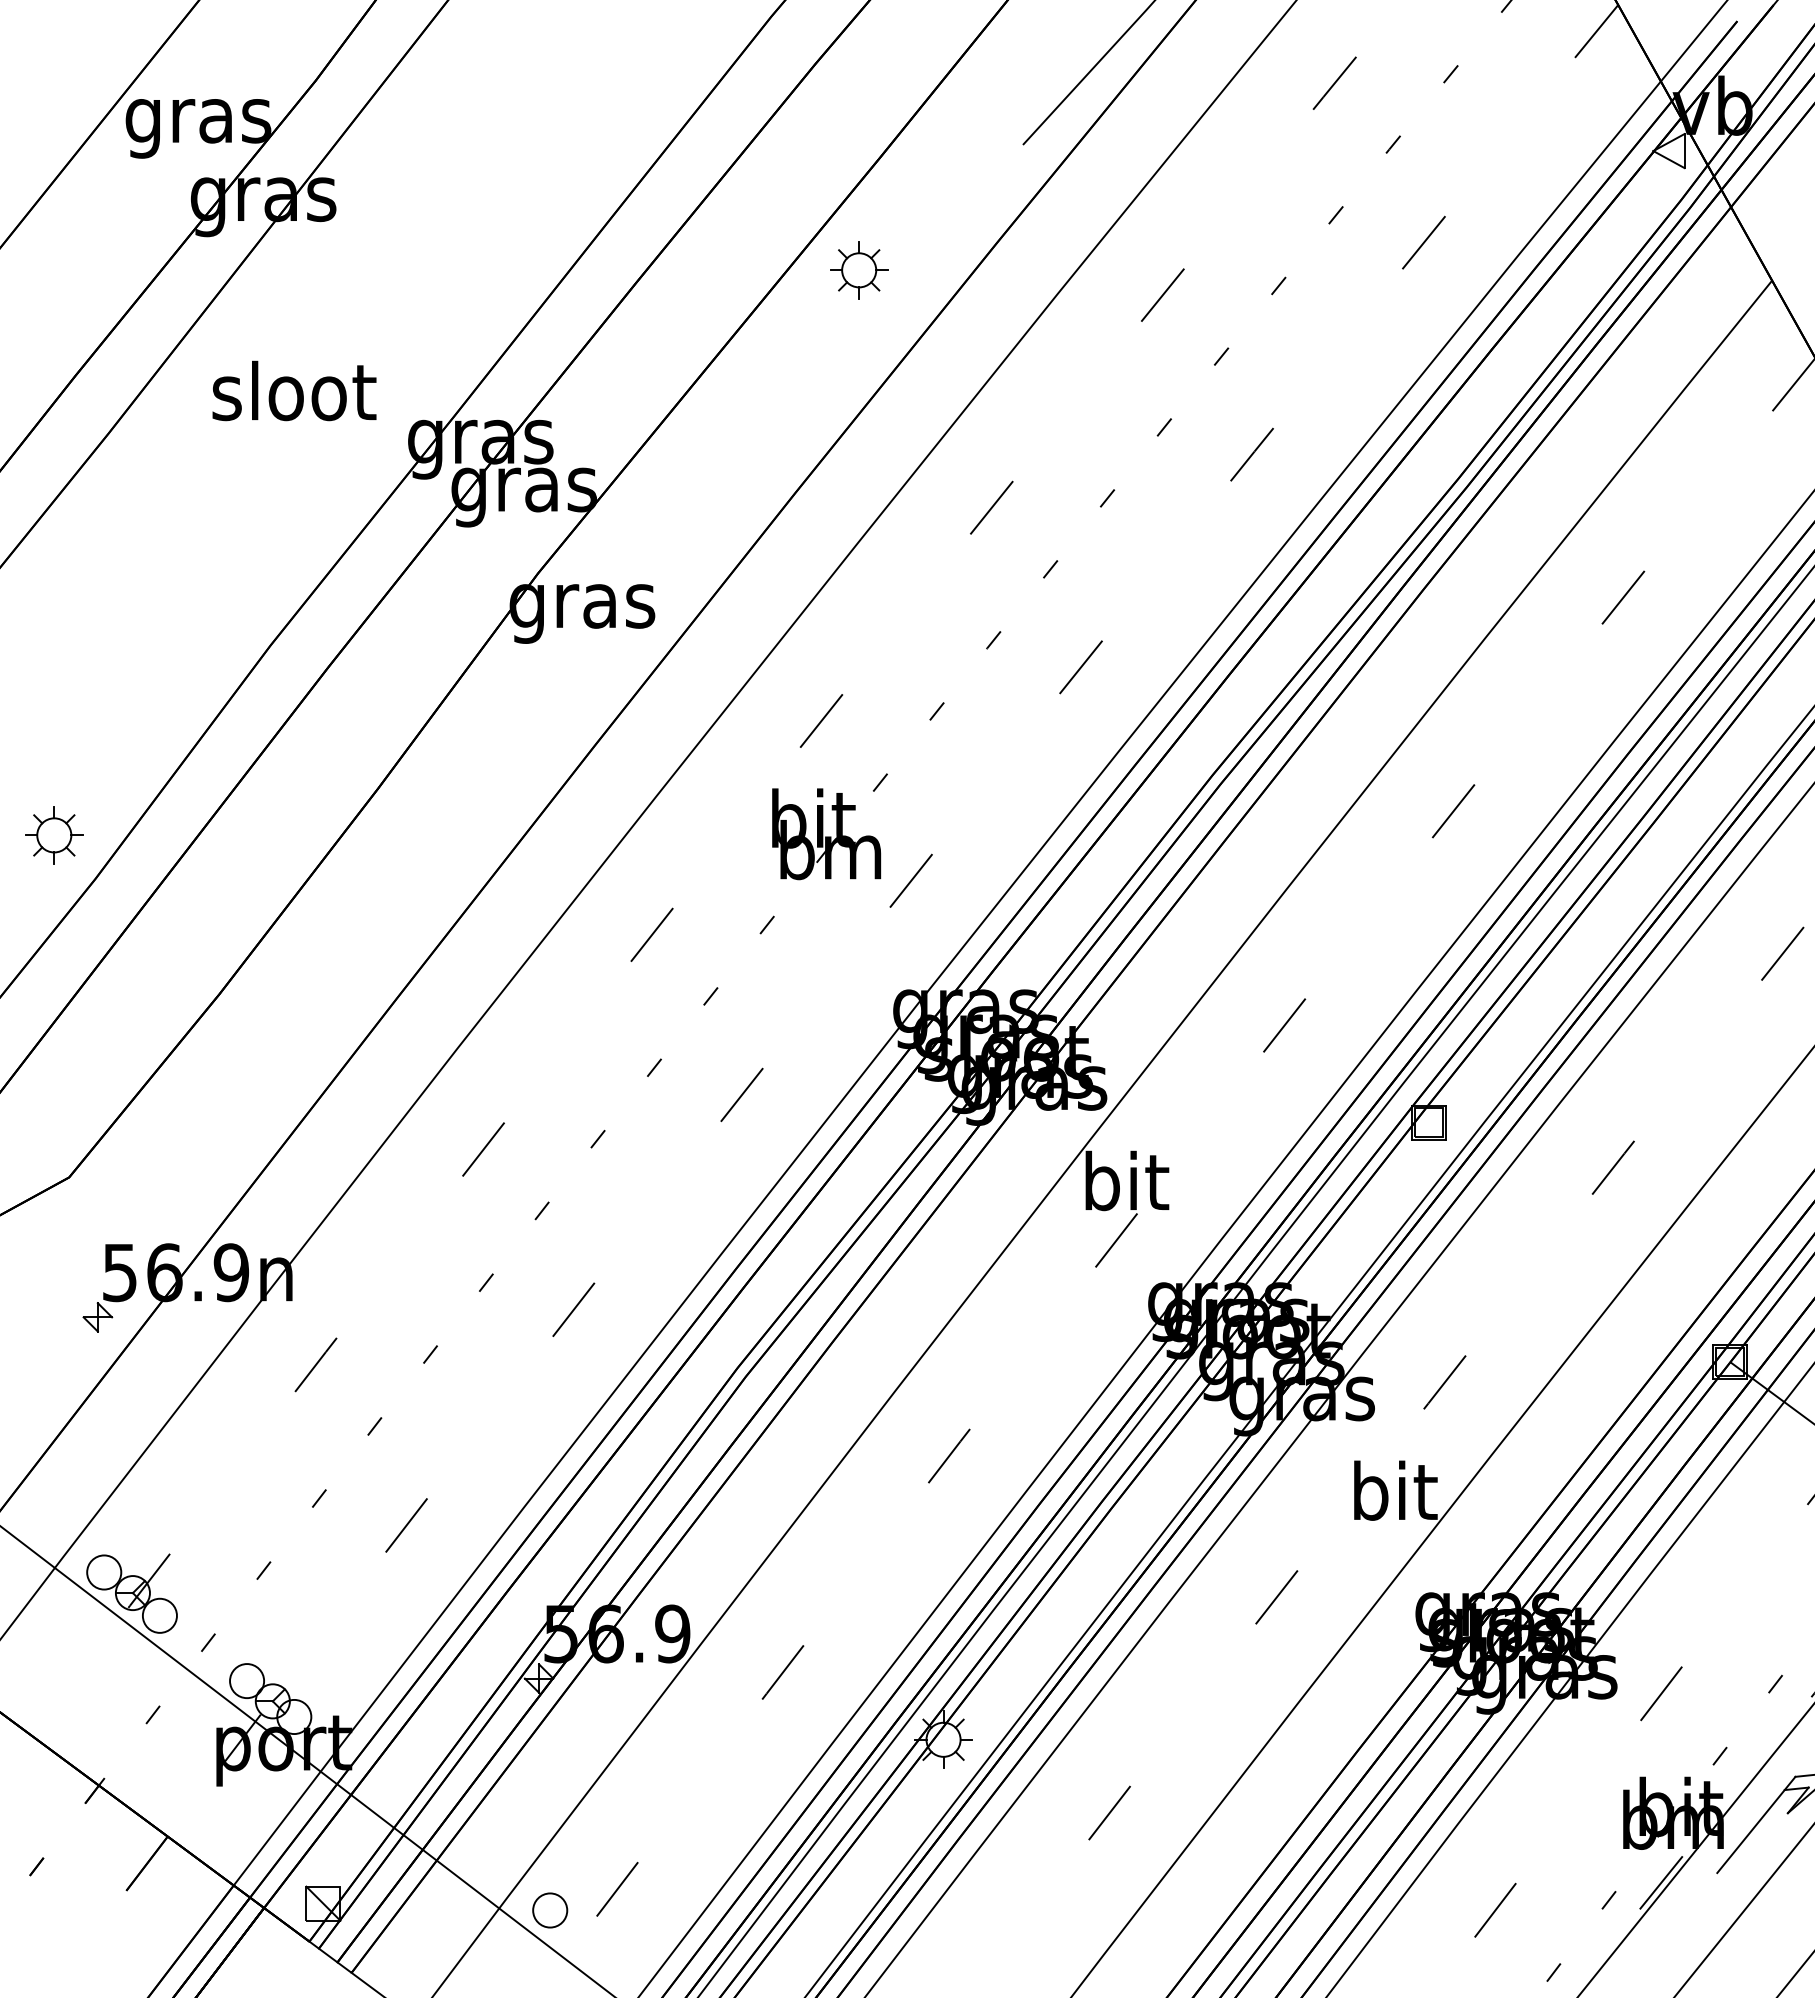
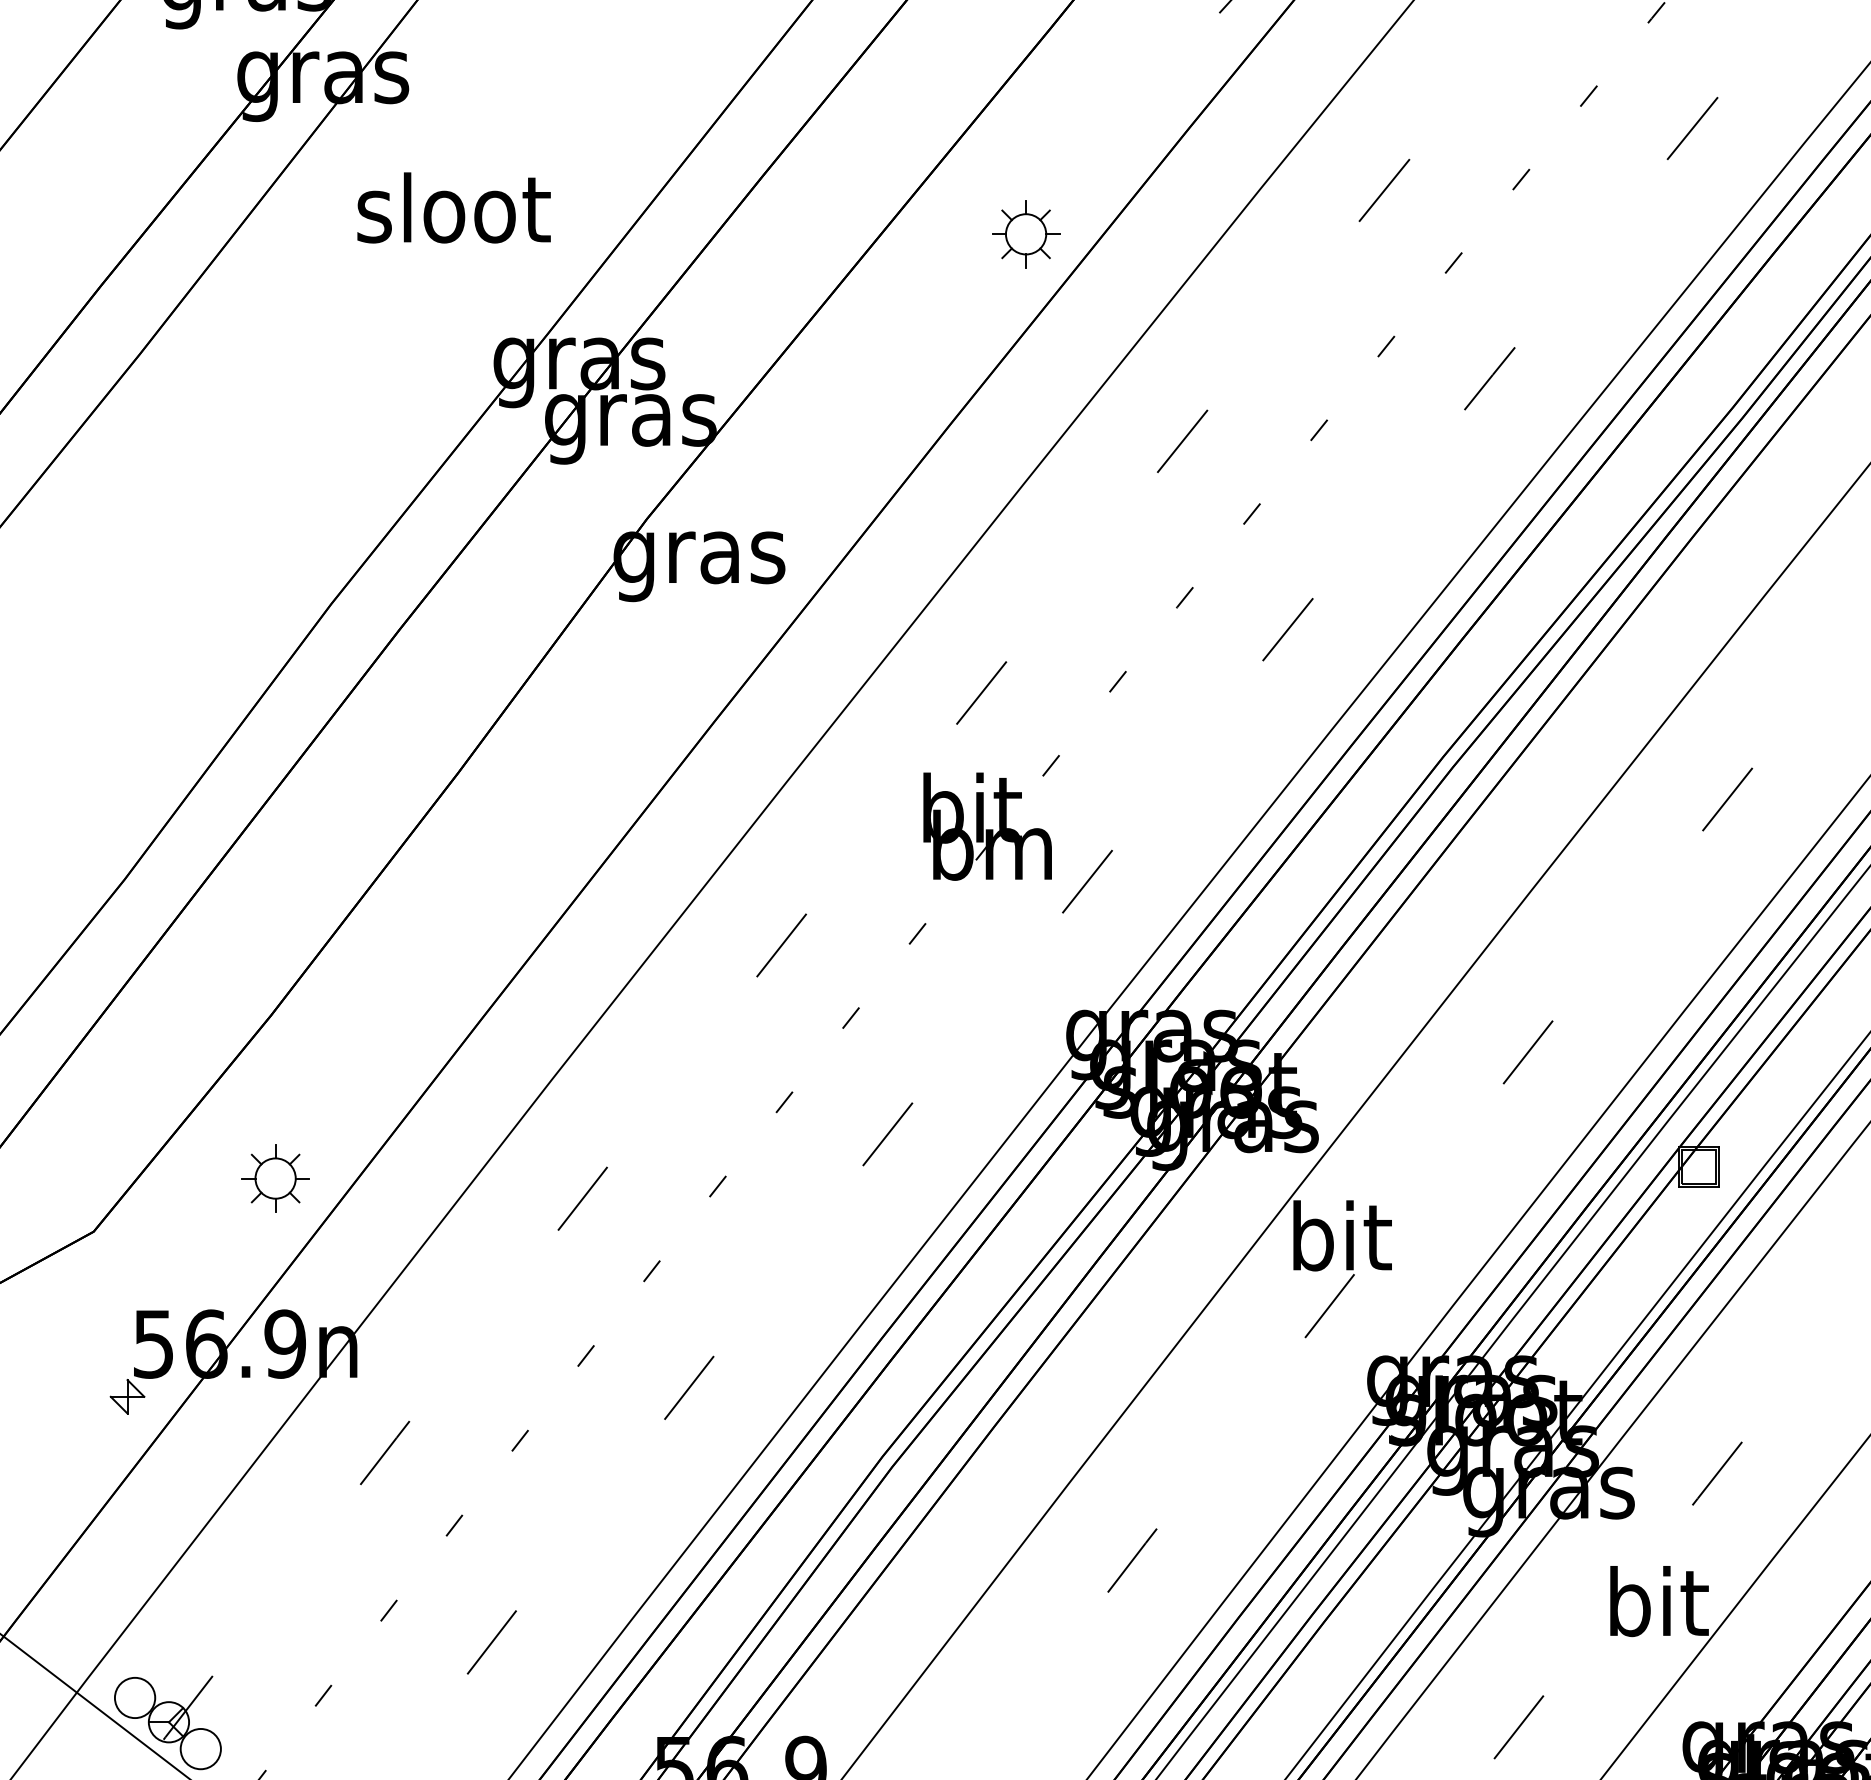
part: (859, 270) -> (1026, 234), moved
text: (294, 390) -> (454, 207), moved
part: (54, 835) -> (275, 1178), moved

